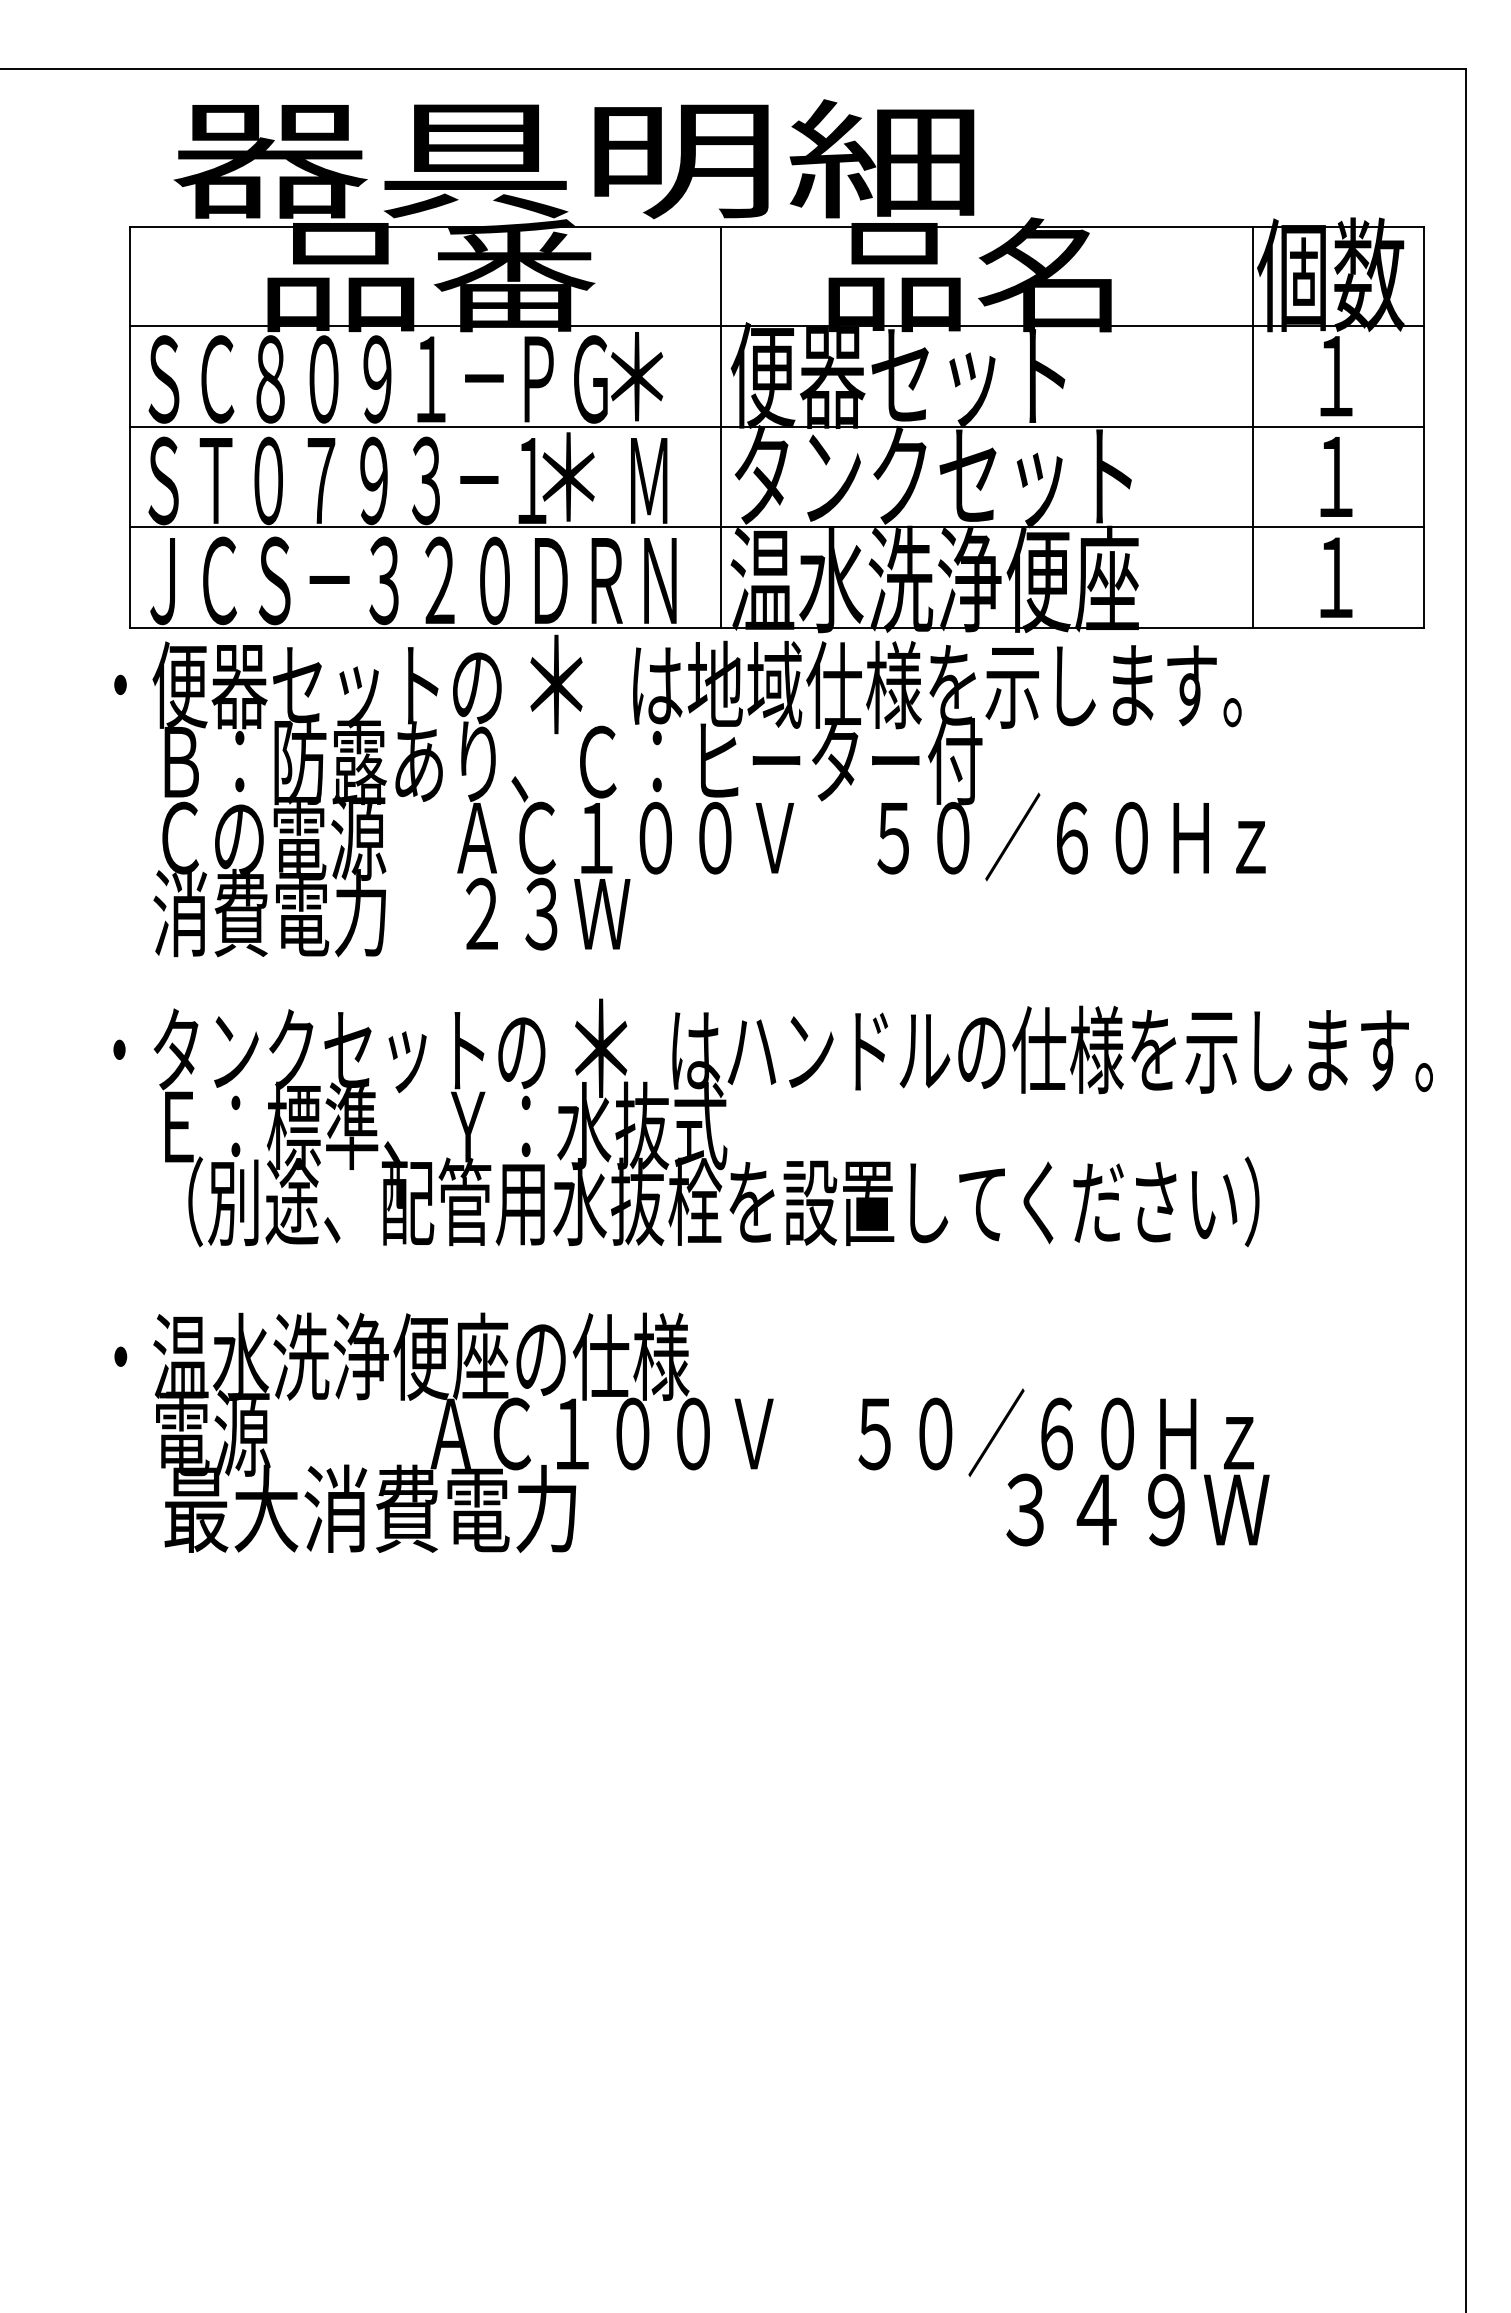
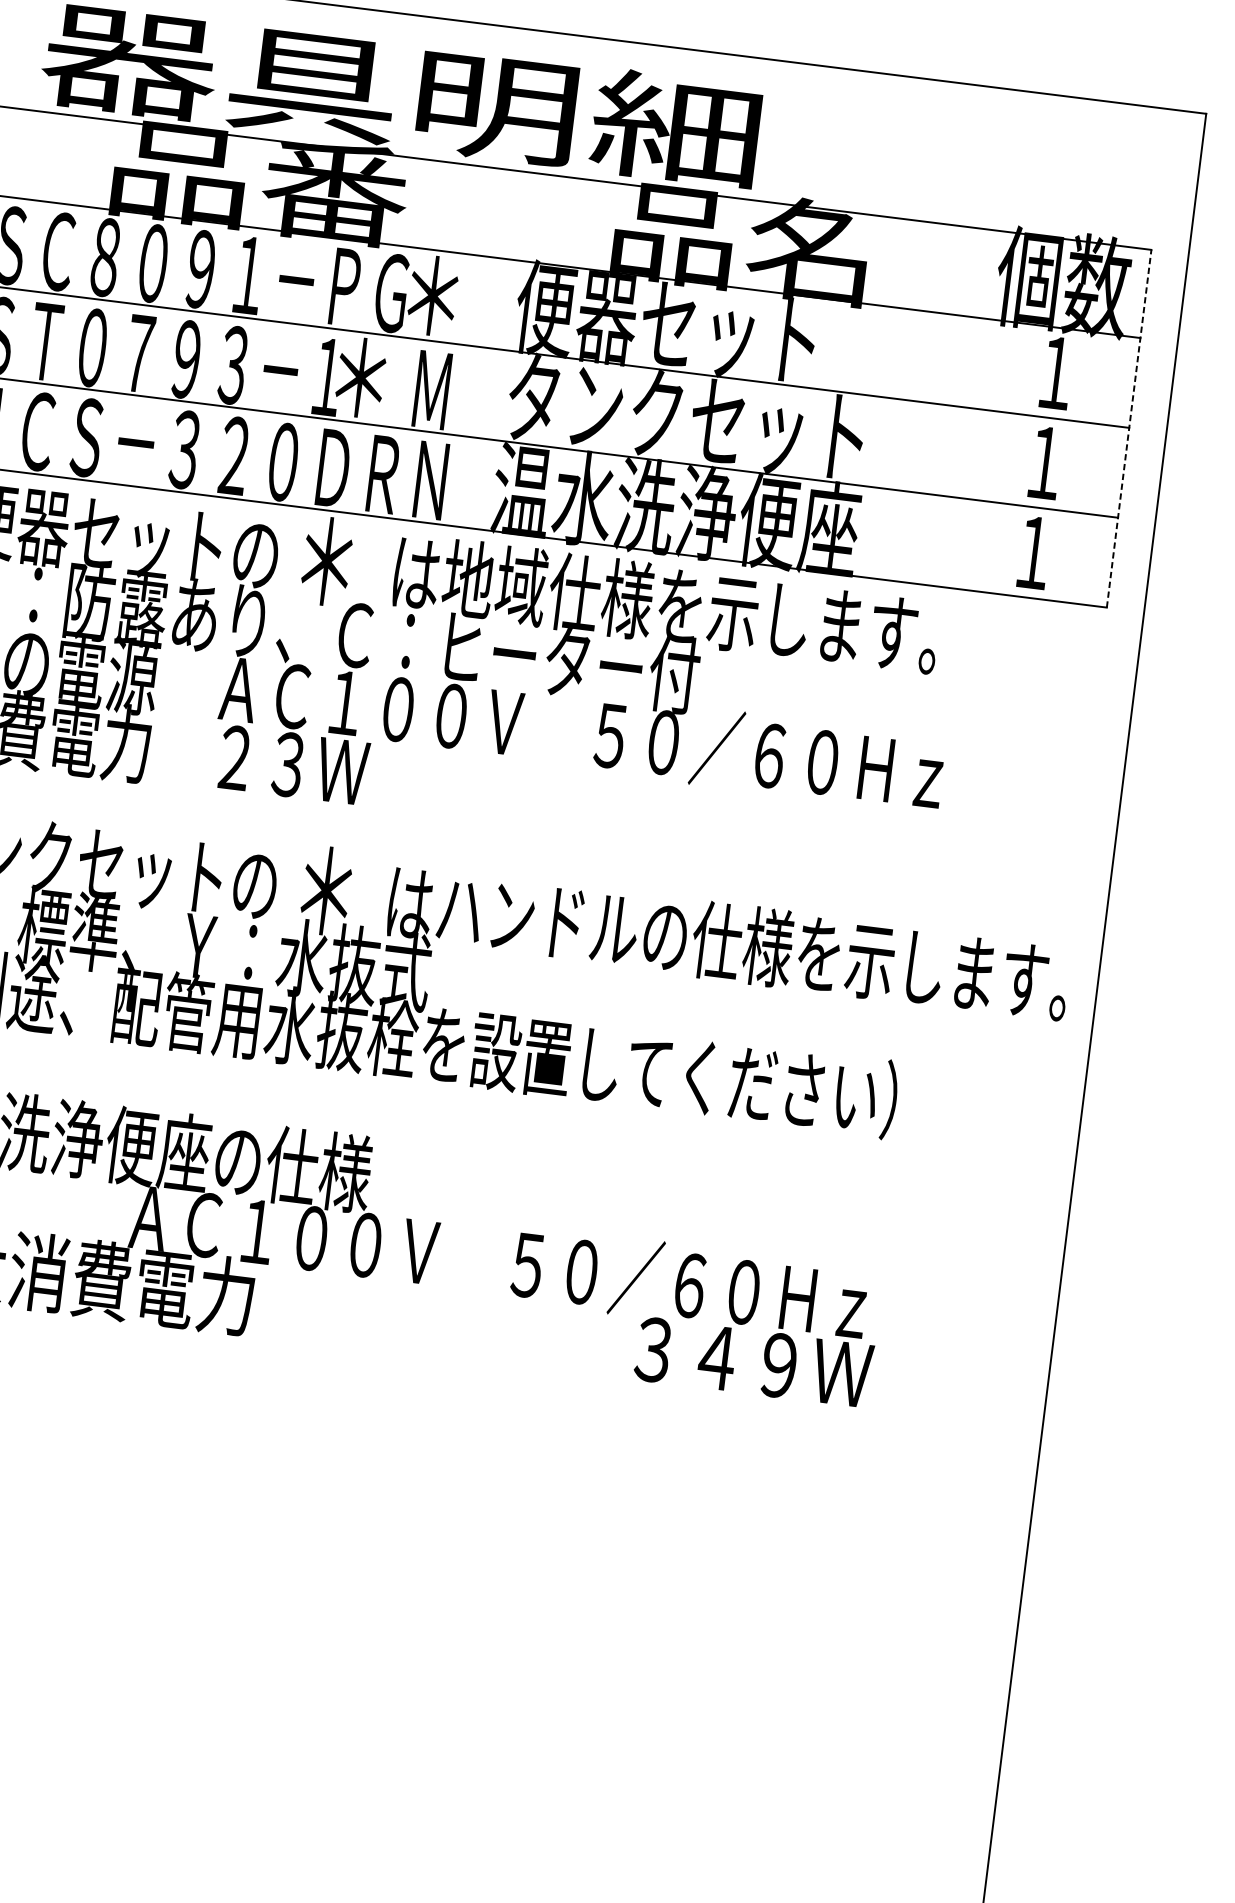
line: (720, 427) -> (501, 350), removed
line: (1252, 427) -> (976, 409), removed
line: (1423, 427) -> (1128, 428), solid -> dashed

